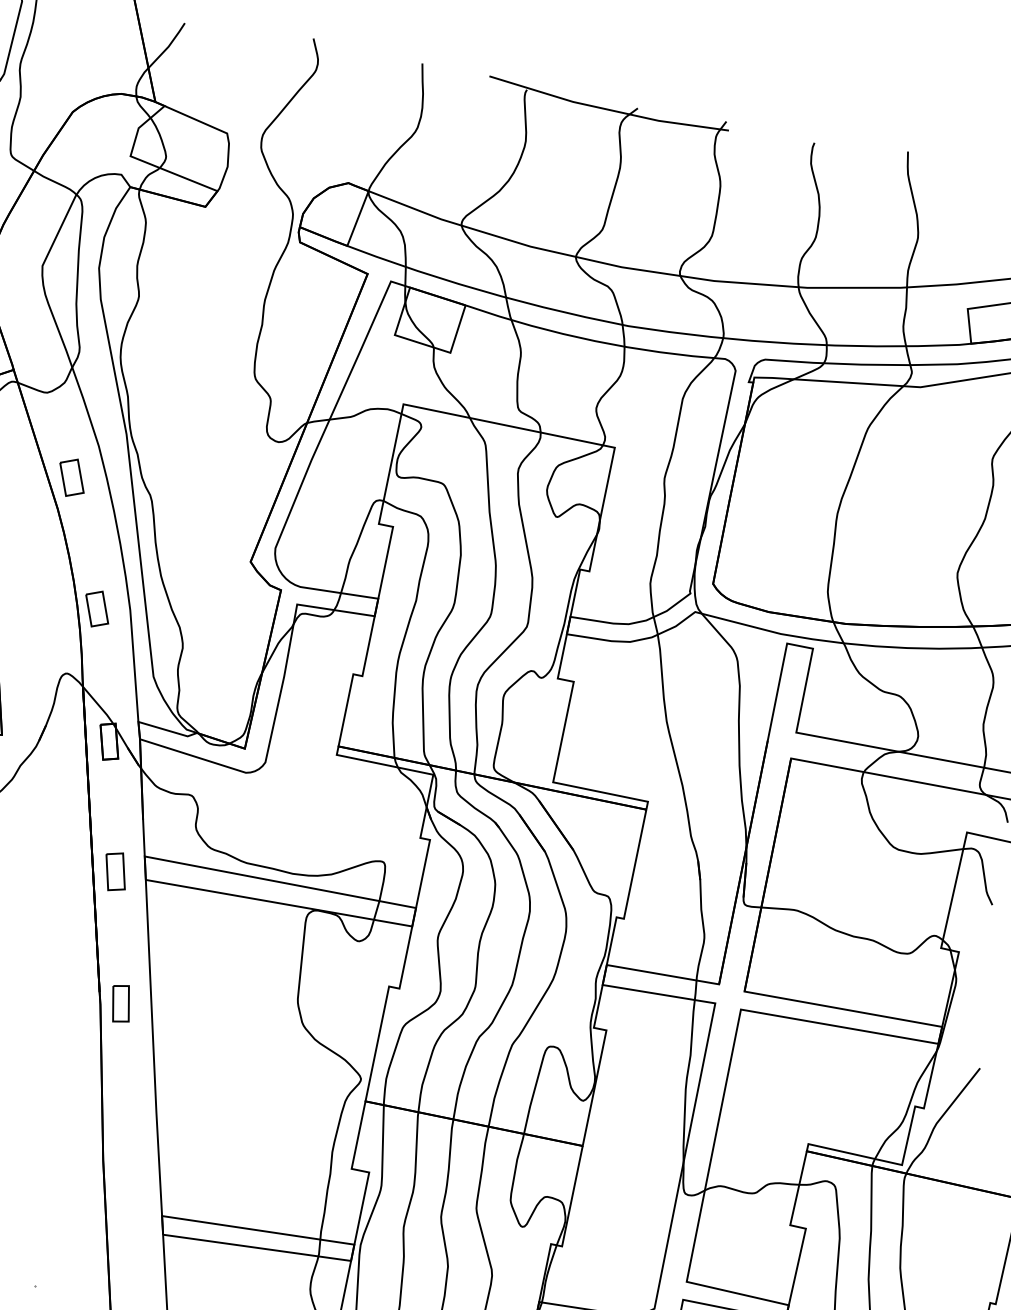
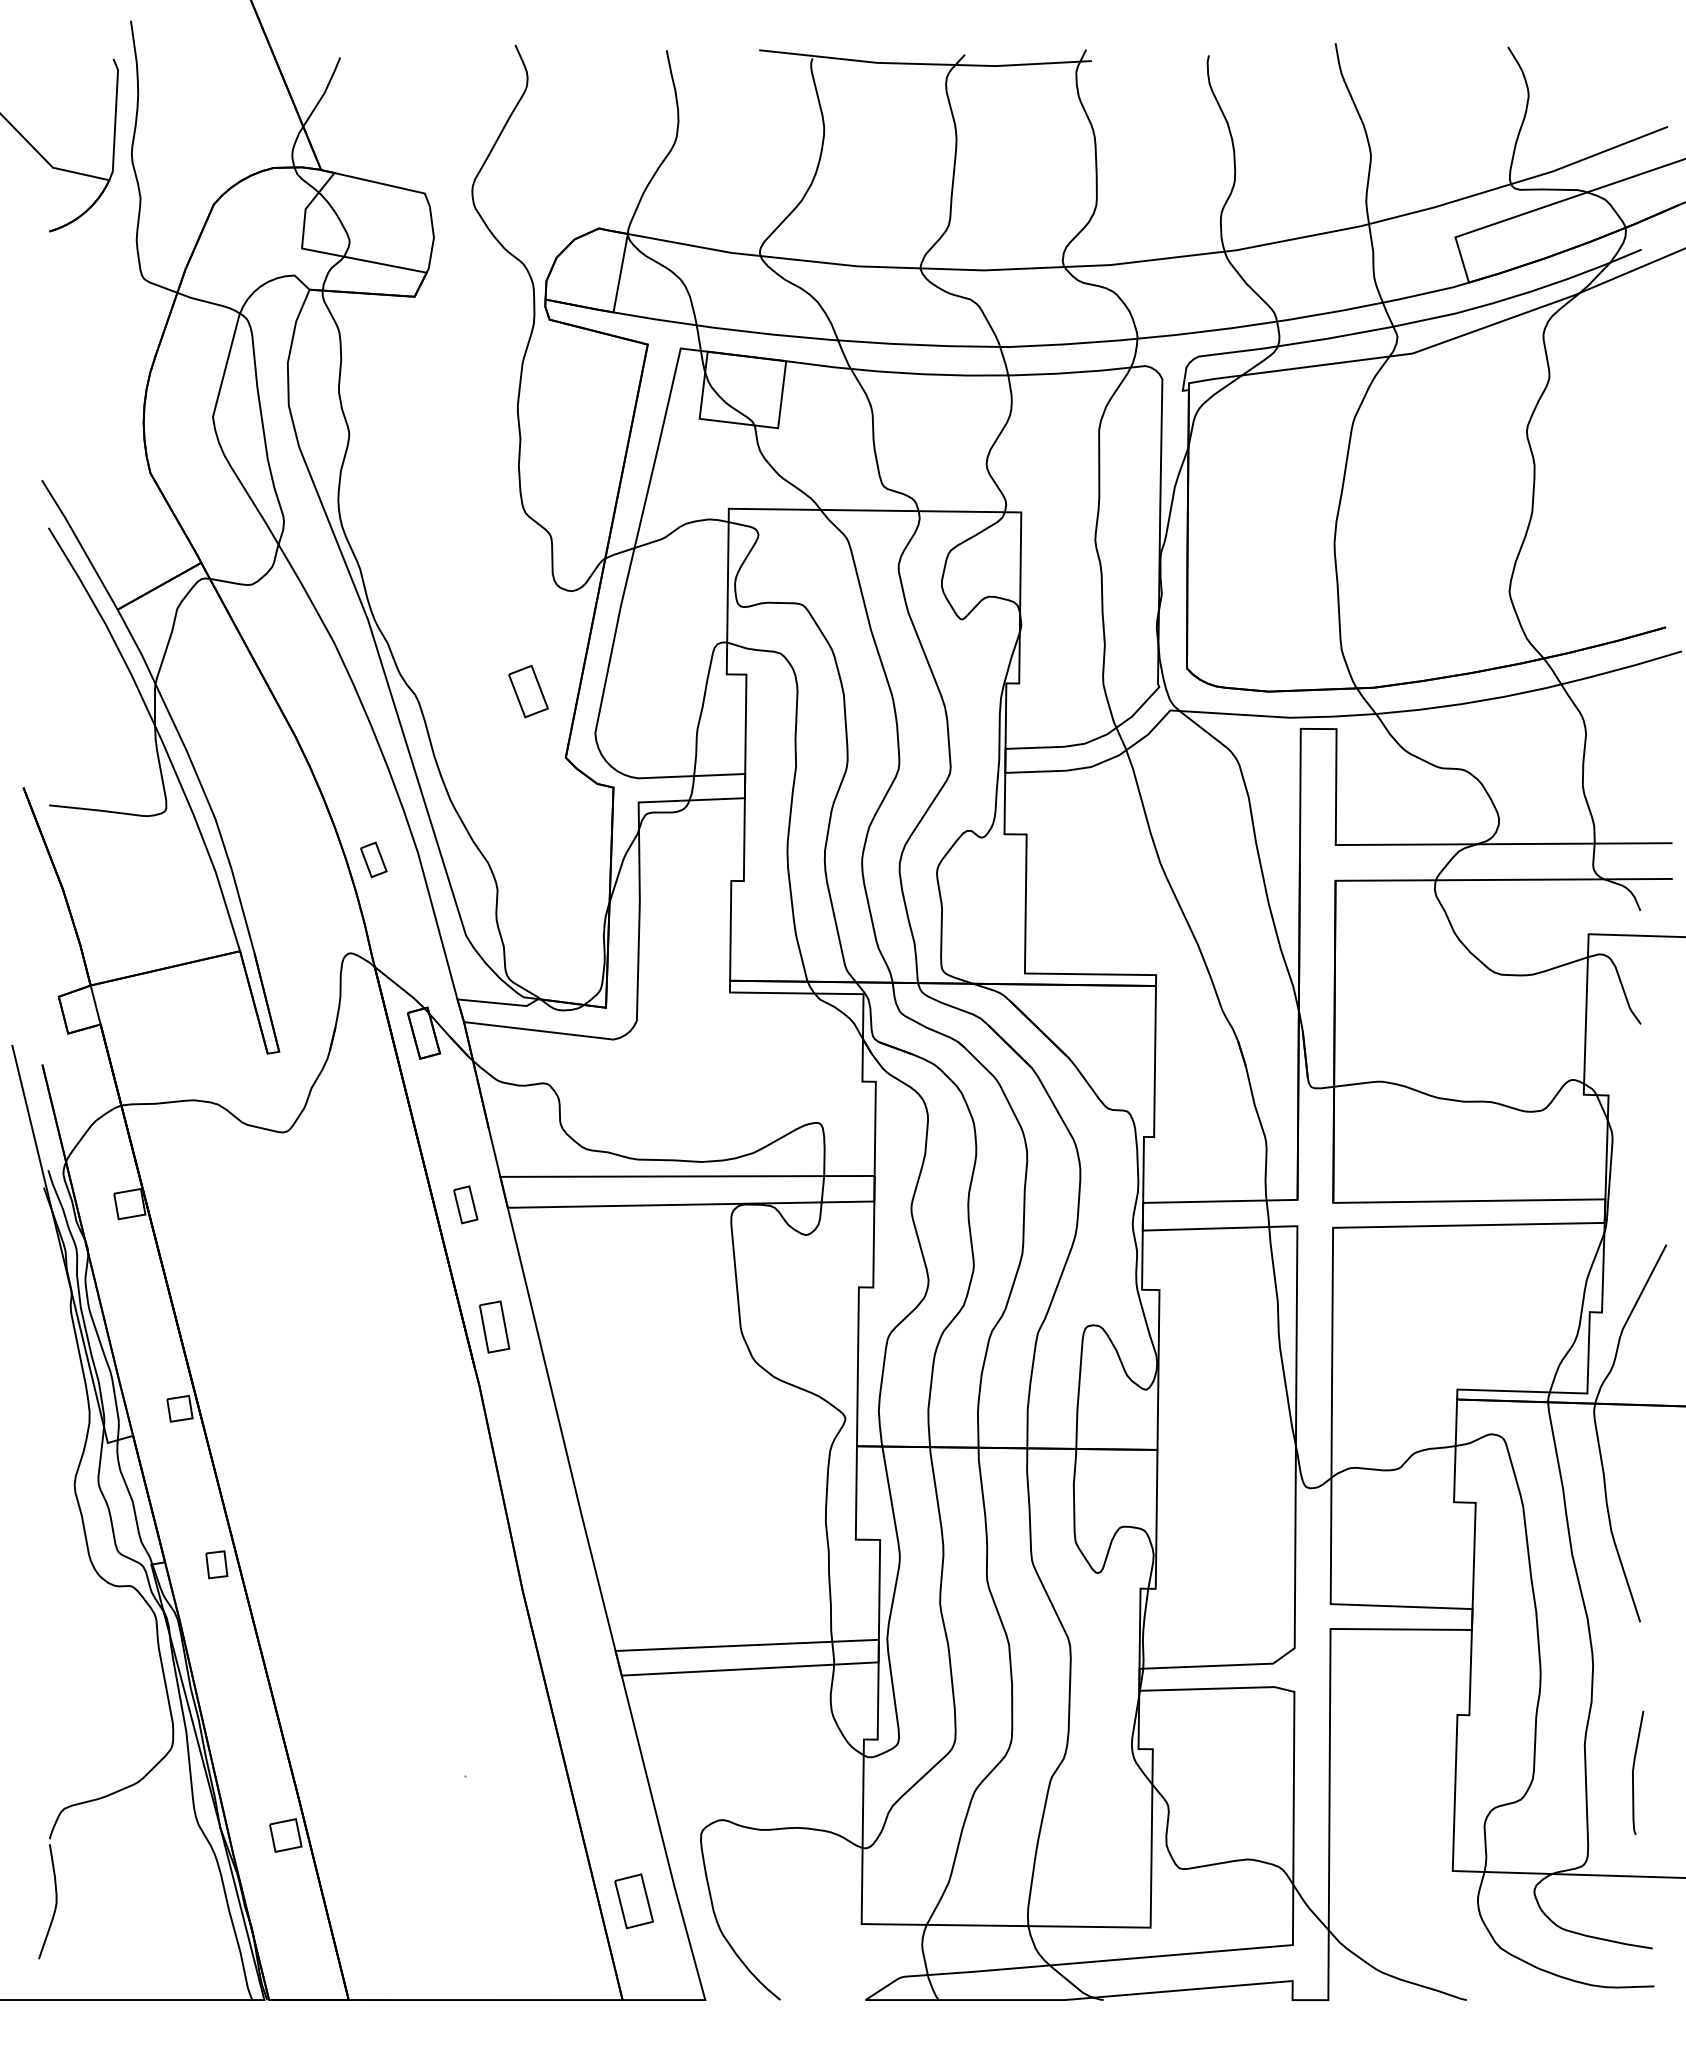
part: (72, 477) -> (528, 691), moved
part: (97, 608) -> (373, 859), size x0.7
part: (115, 871) -> (465, 1204), size x0.7
part: (121, 1003) -> (494, 1326), moved

